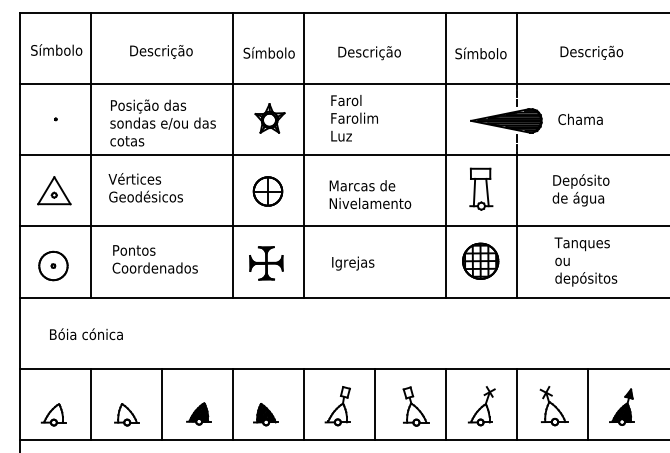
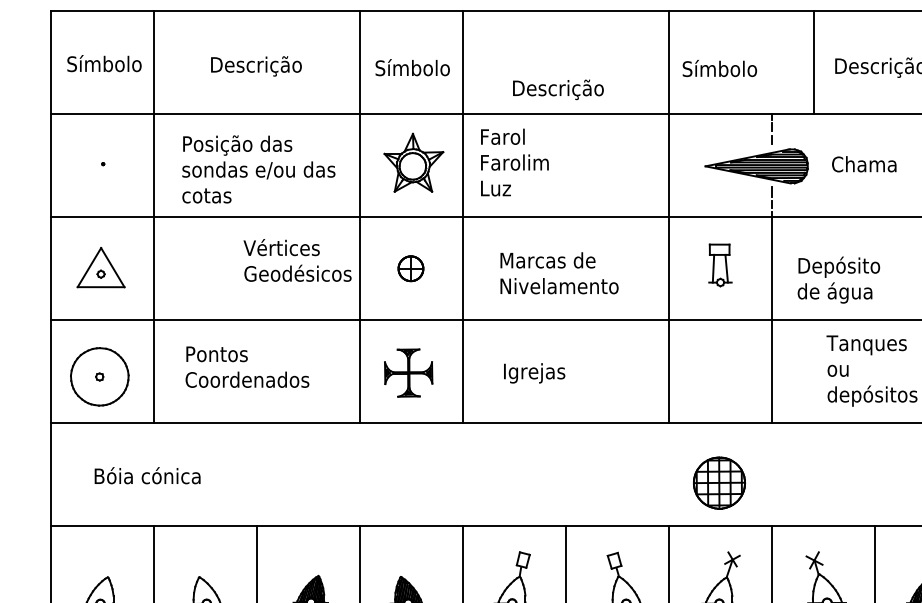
line: (517, 48) -> (814, 61), moved
text: (369, 53) -> (558, 90), moved
part: (269, 118) -> (413, 162), size x1.4
text: (354, 118) -> (514, 162), moved
text: (145, 187) -> (297, 260), moved
part: (481, 188) -> (720, 264), size x0.7
text: (580, 190) -> (838, 280), moved
part: (267, 191) -> (410, 268), size x0.6
part: (480, 260) -> (719, 481), moved
part: (53, 265) -> (99, 376), size x1.4

